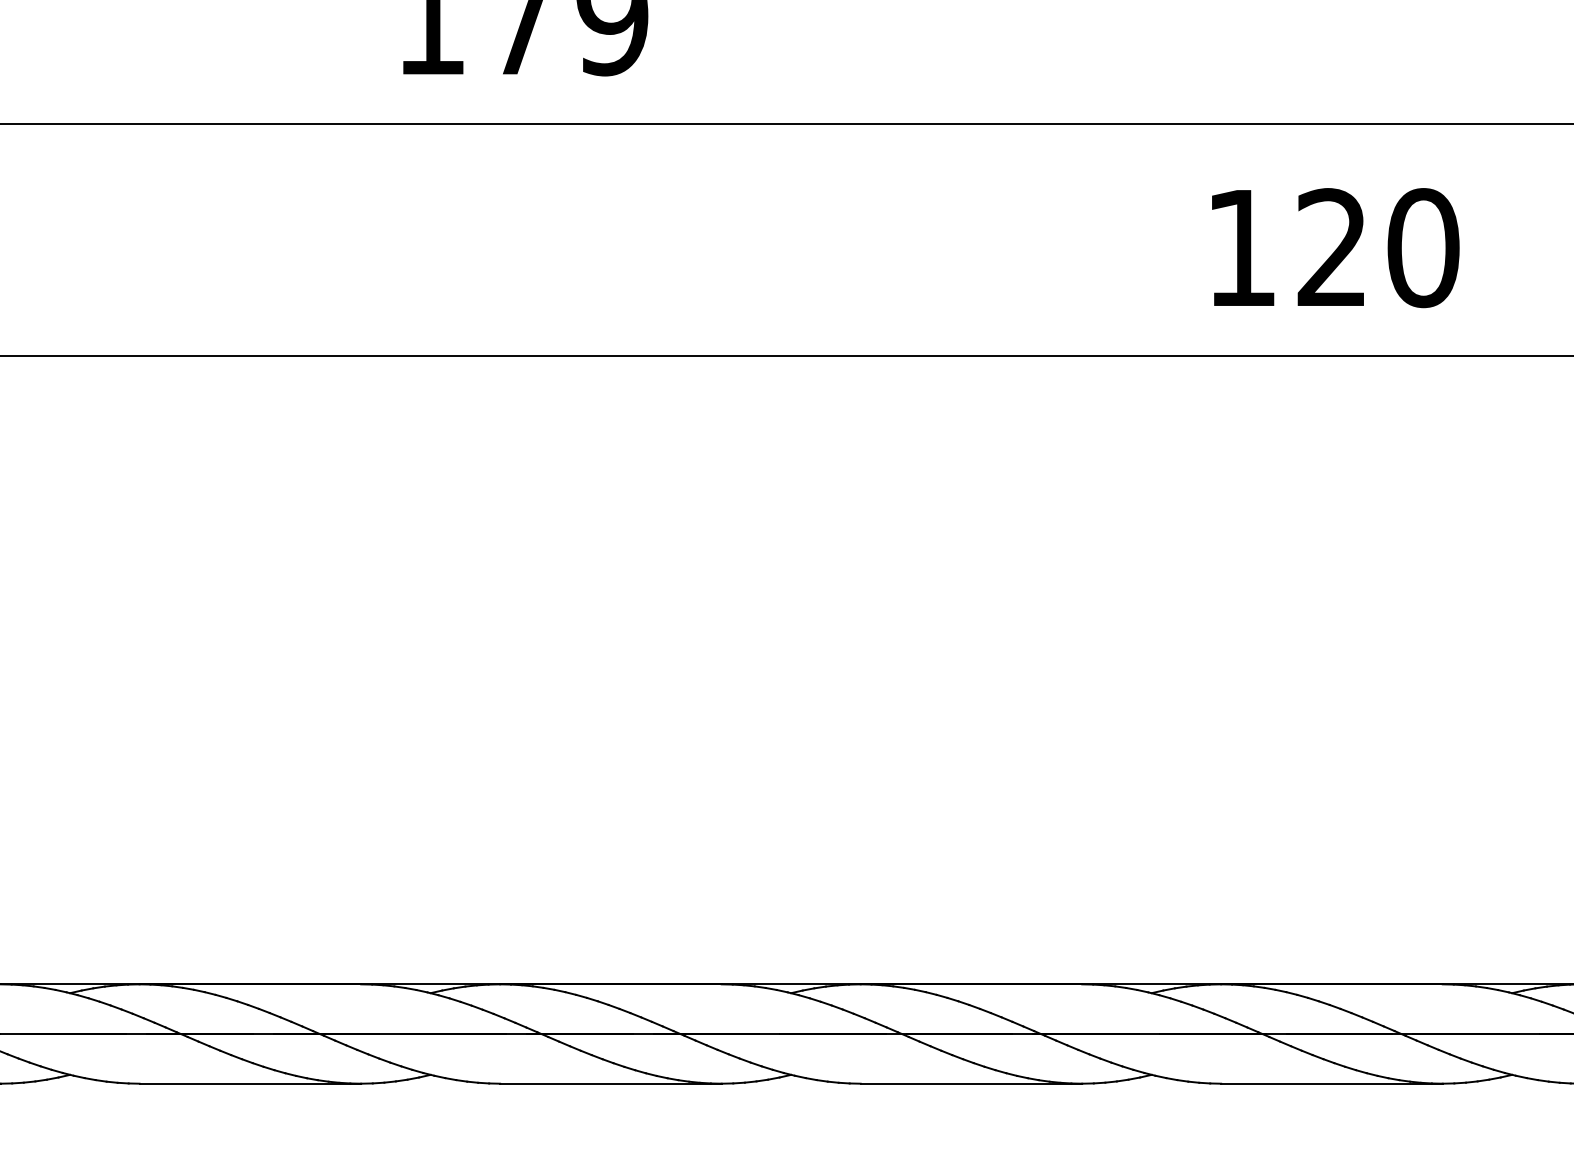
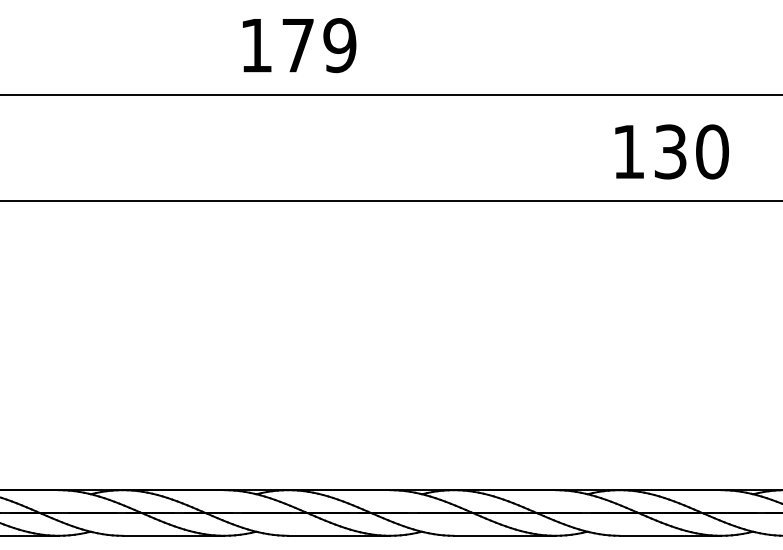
text: (1332, 247) -> (670, 151), 120 -> 130

